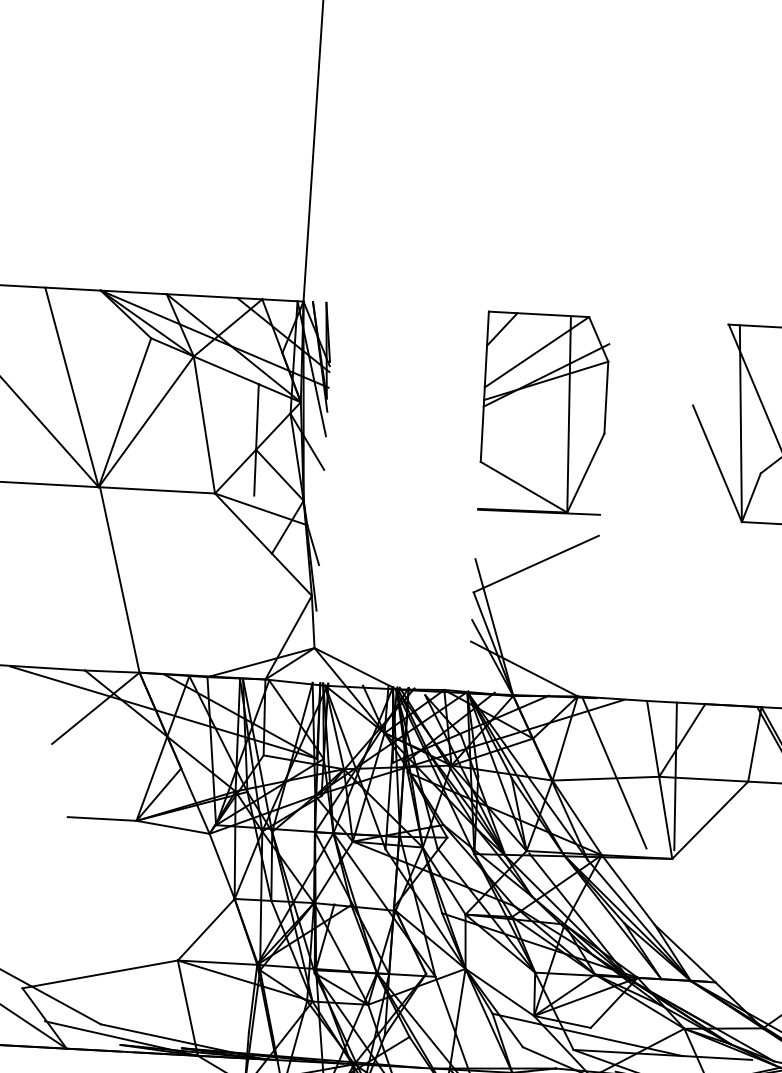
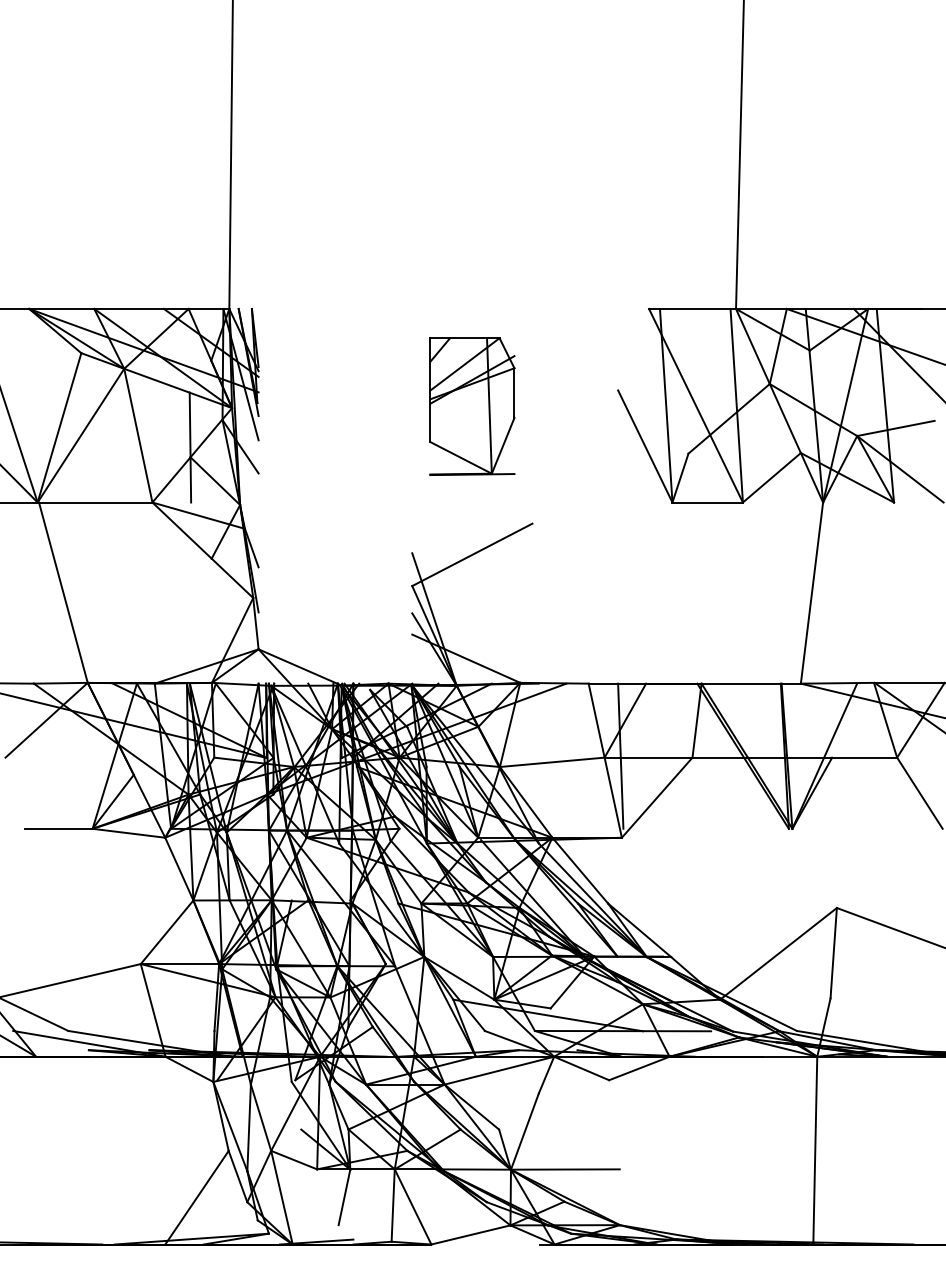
part: (544, 413) -> (472, 406), size x0.7
line: (613, 772) -> (559, 755), removed

